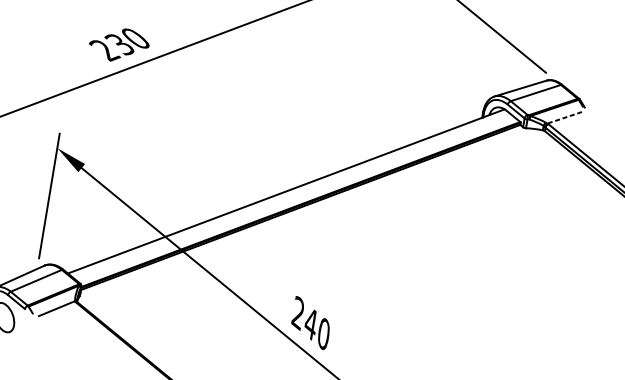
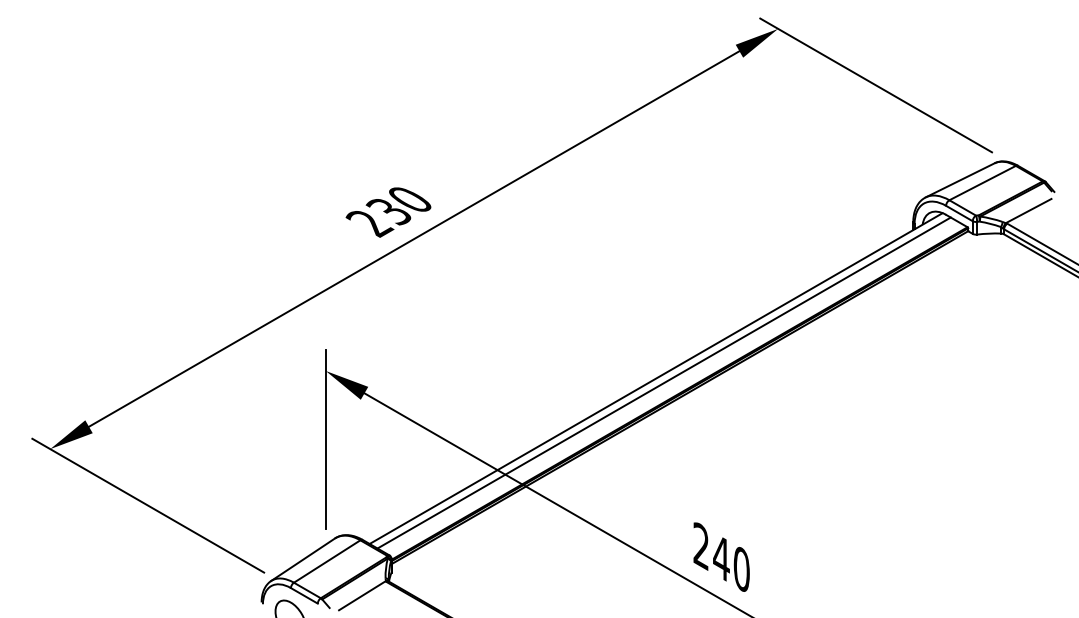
line: (564, 118) -> (1028, 211), dashed -> solid
line: (290, 195) -> (663, 382), added

